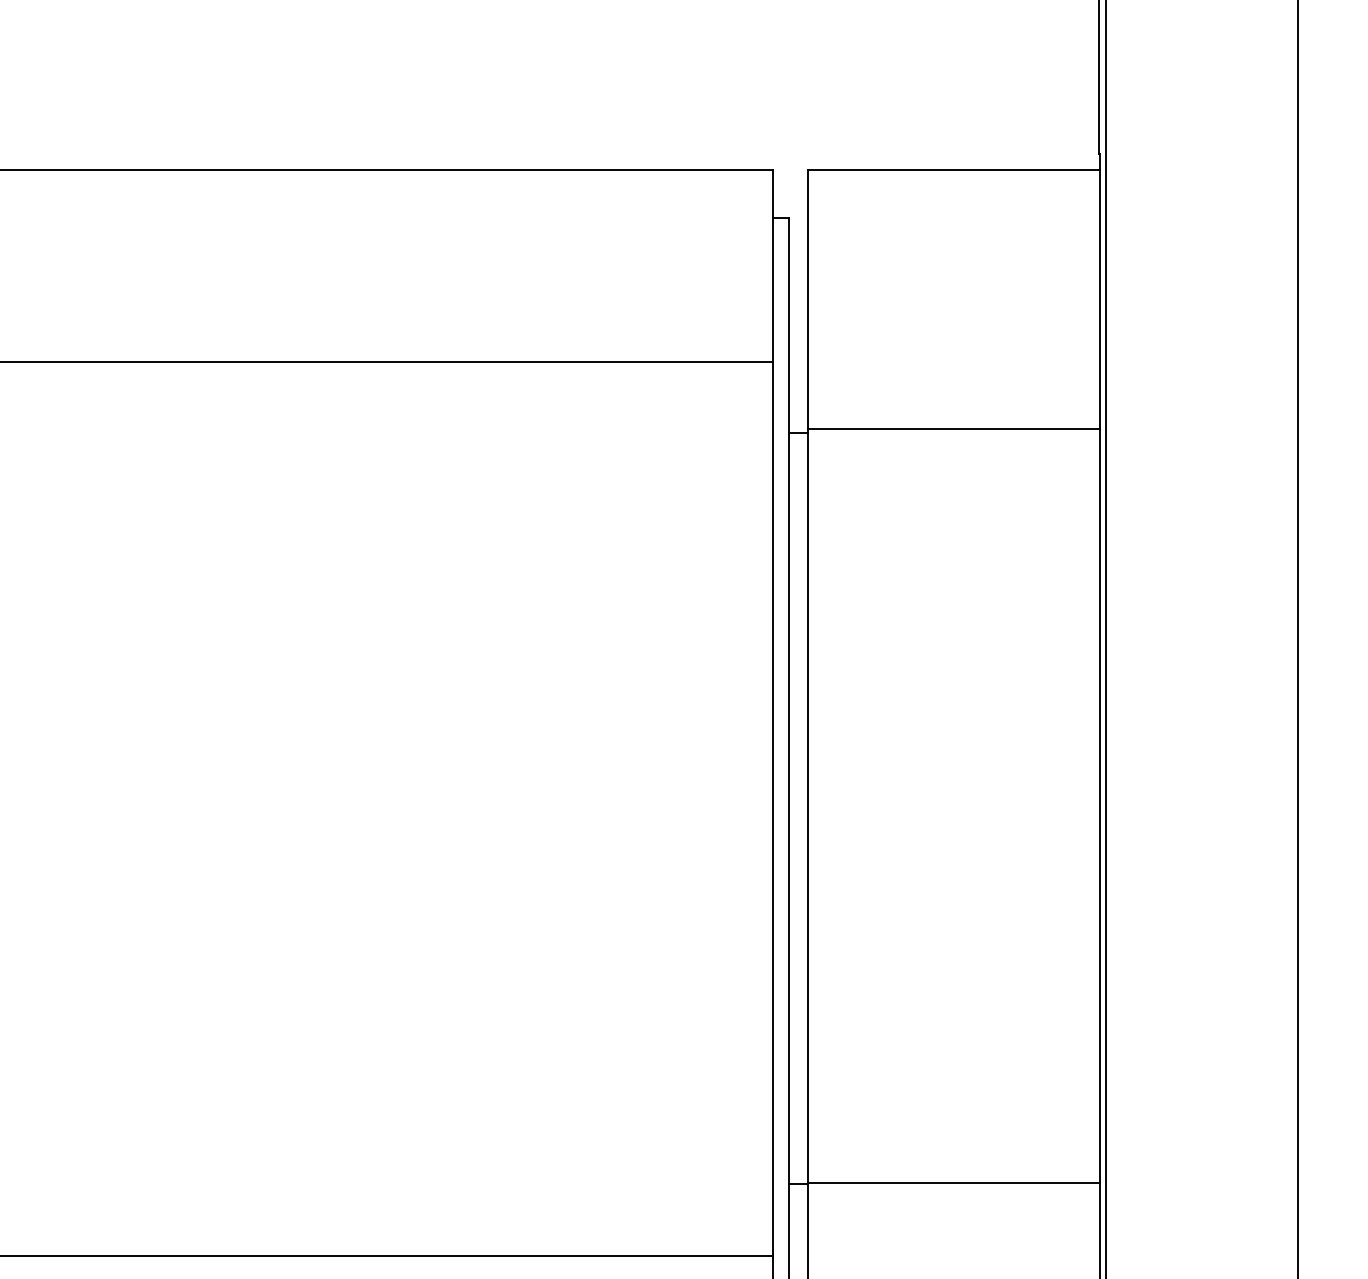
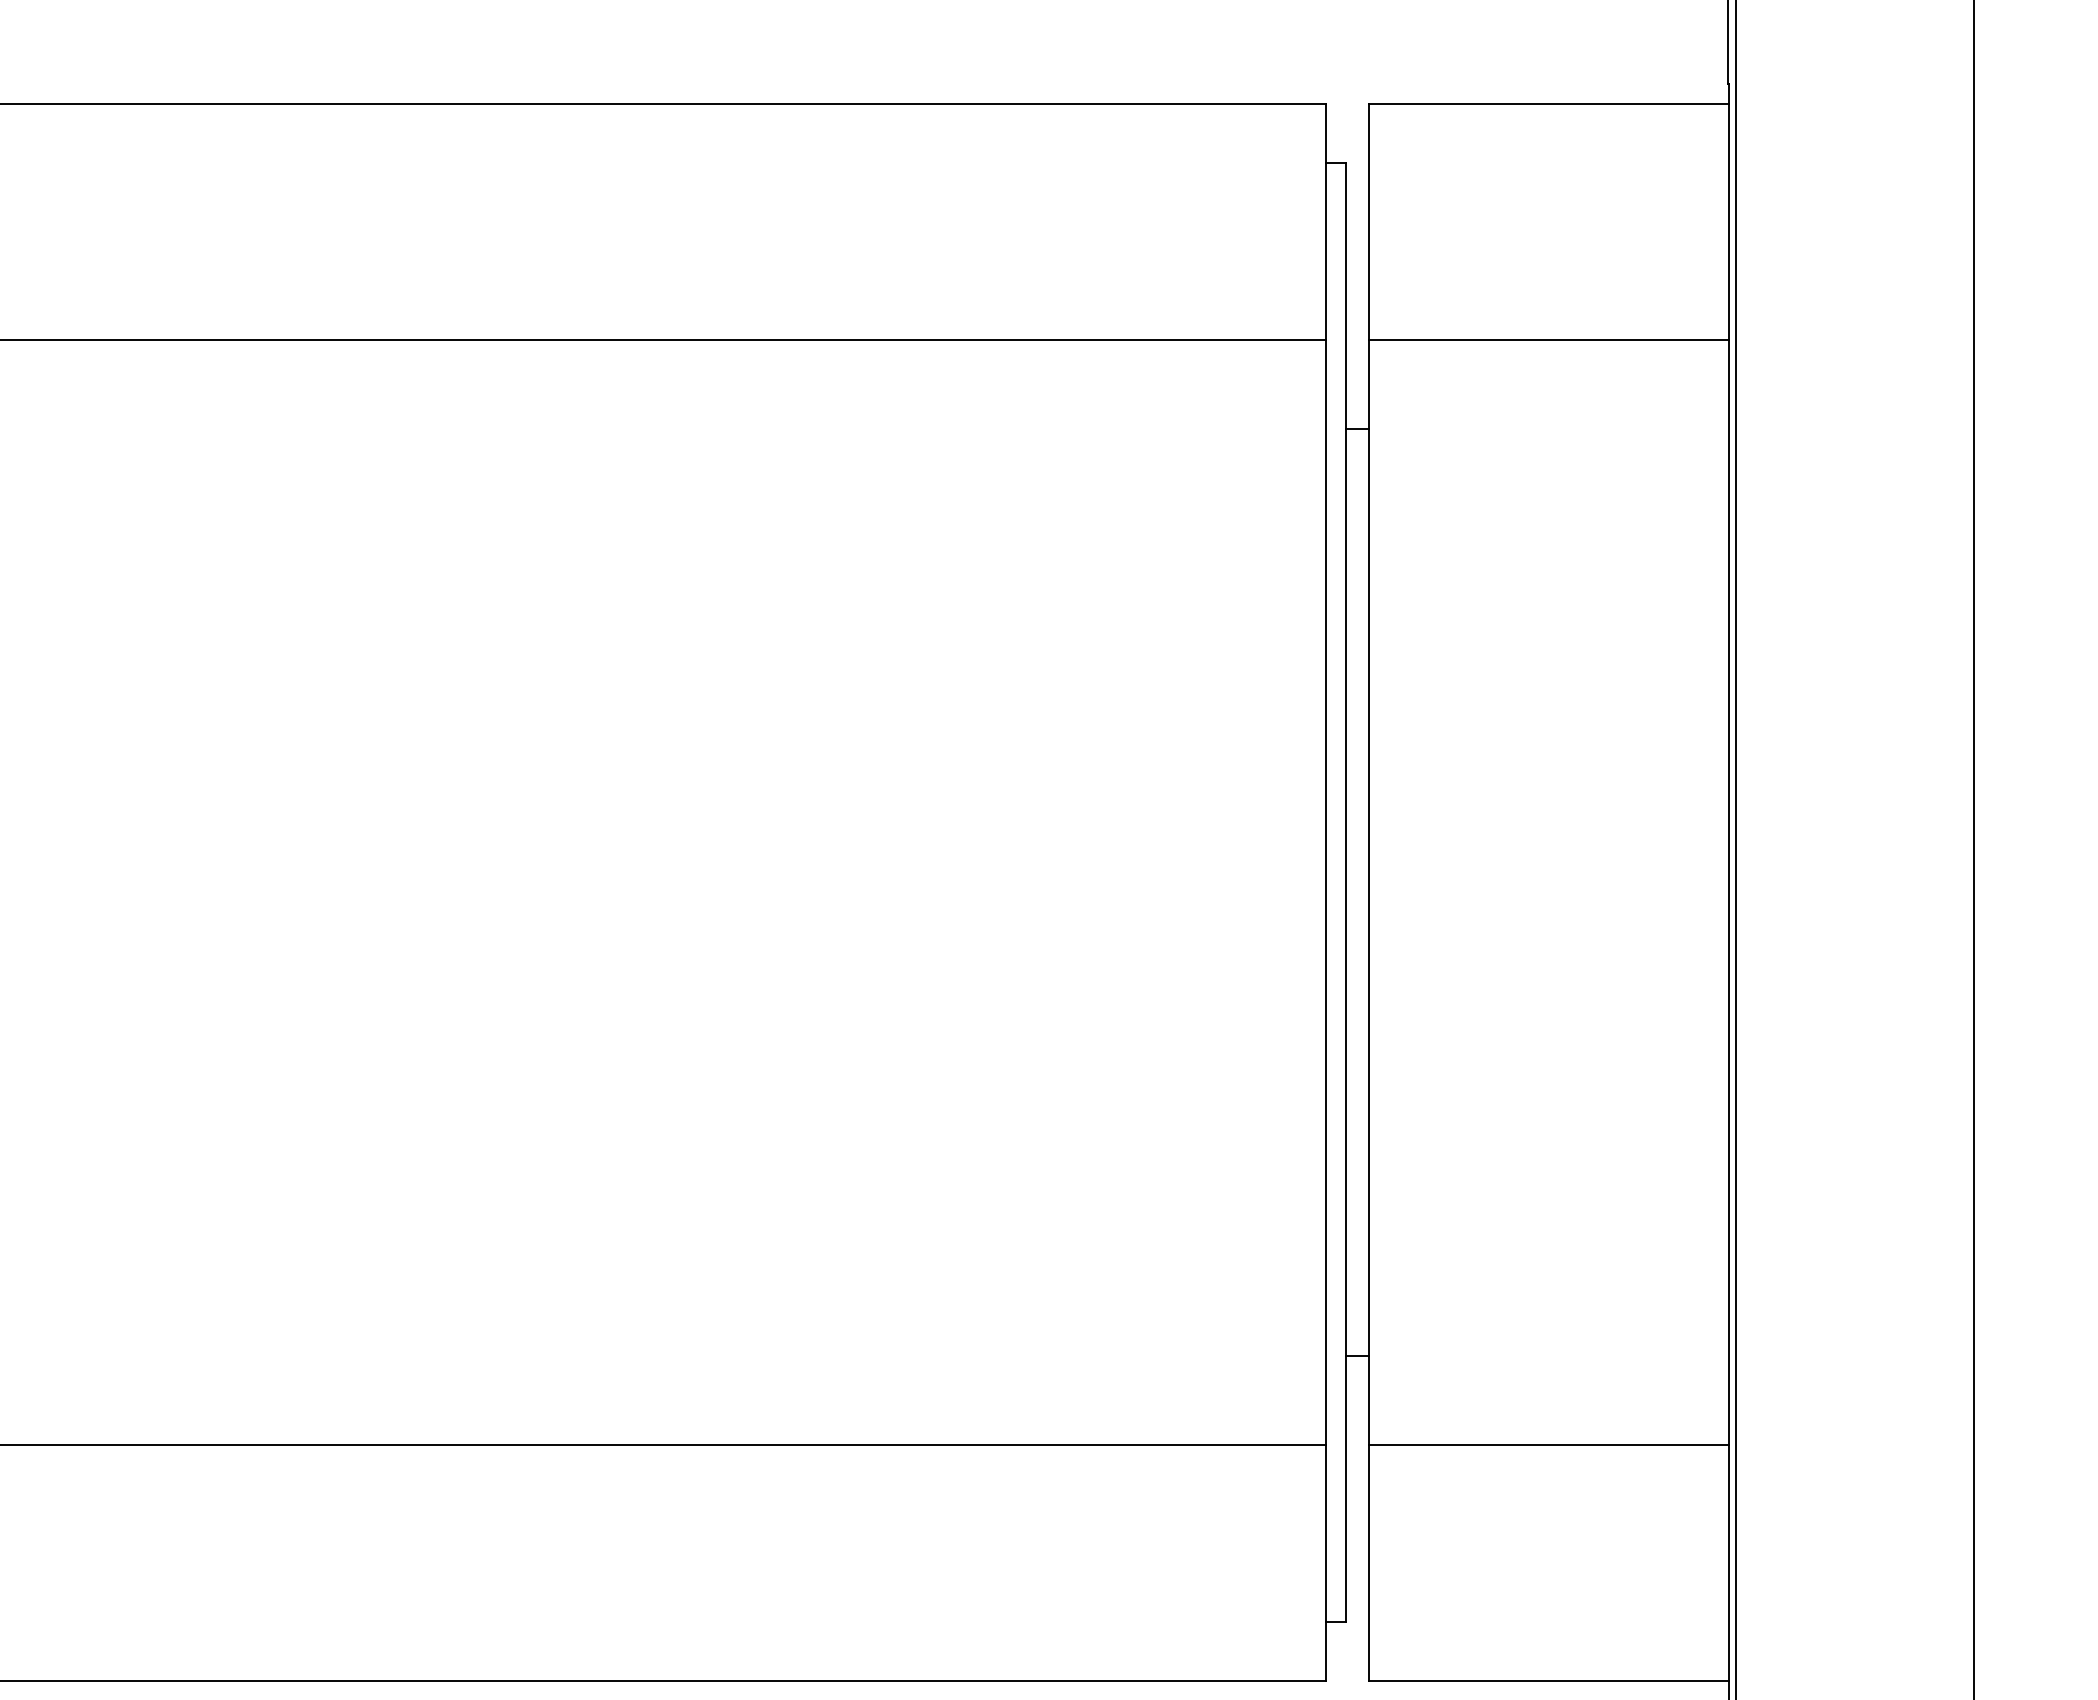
line: (954, 428) -> (1549, 340), moved
line: (954, 1183) -> (1549, 1444), moved

